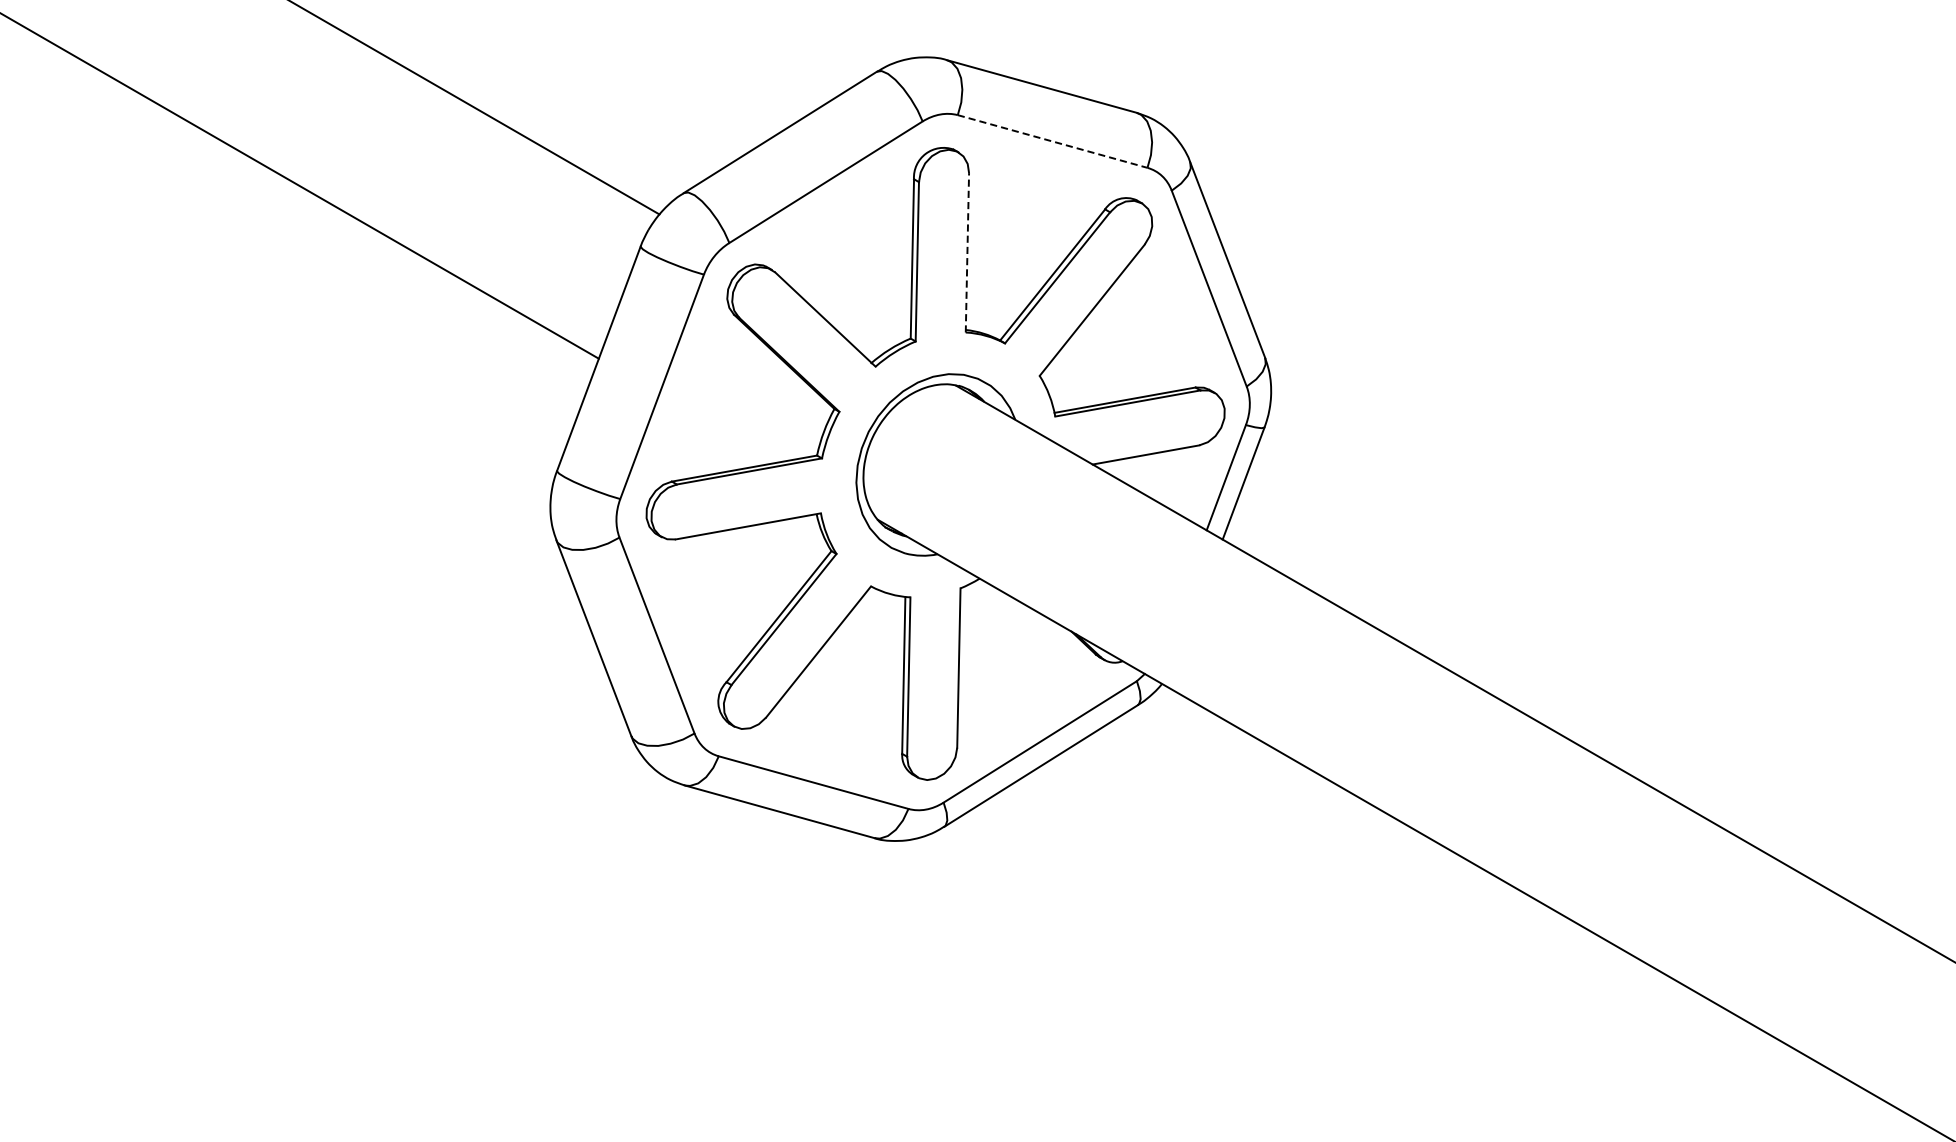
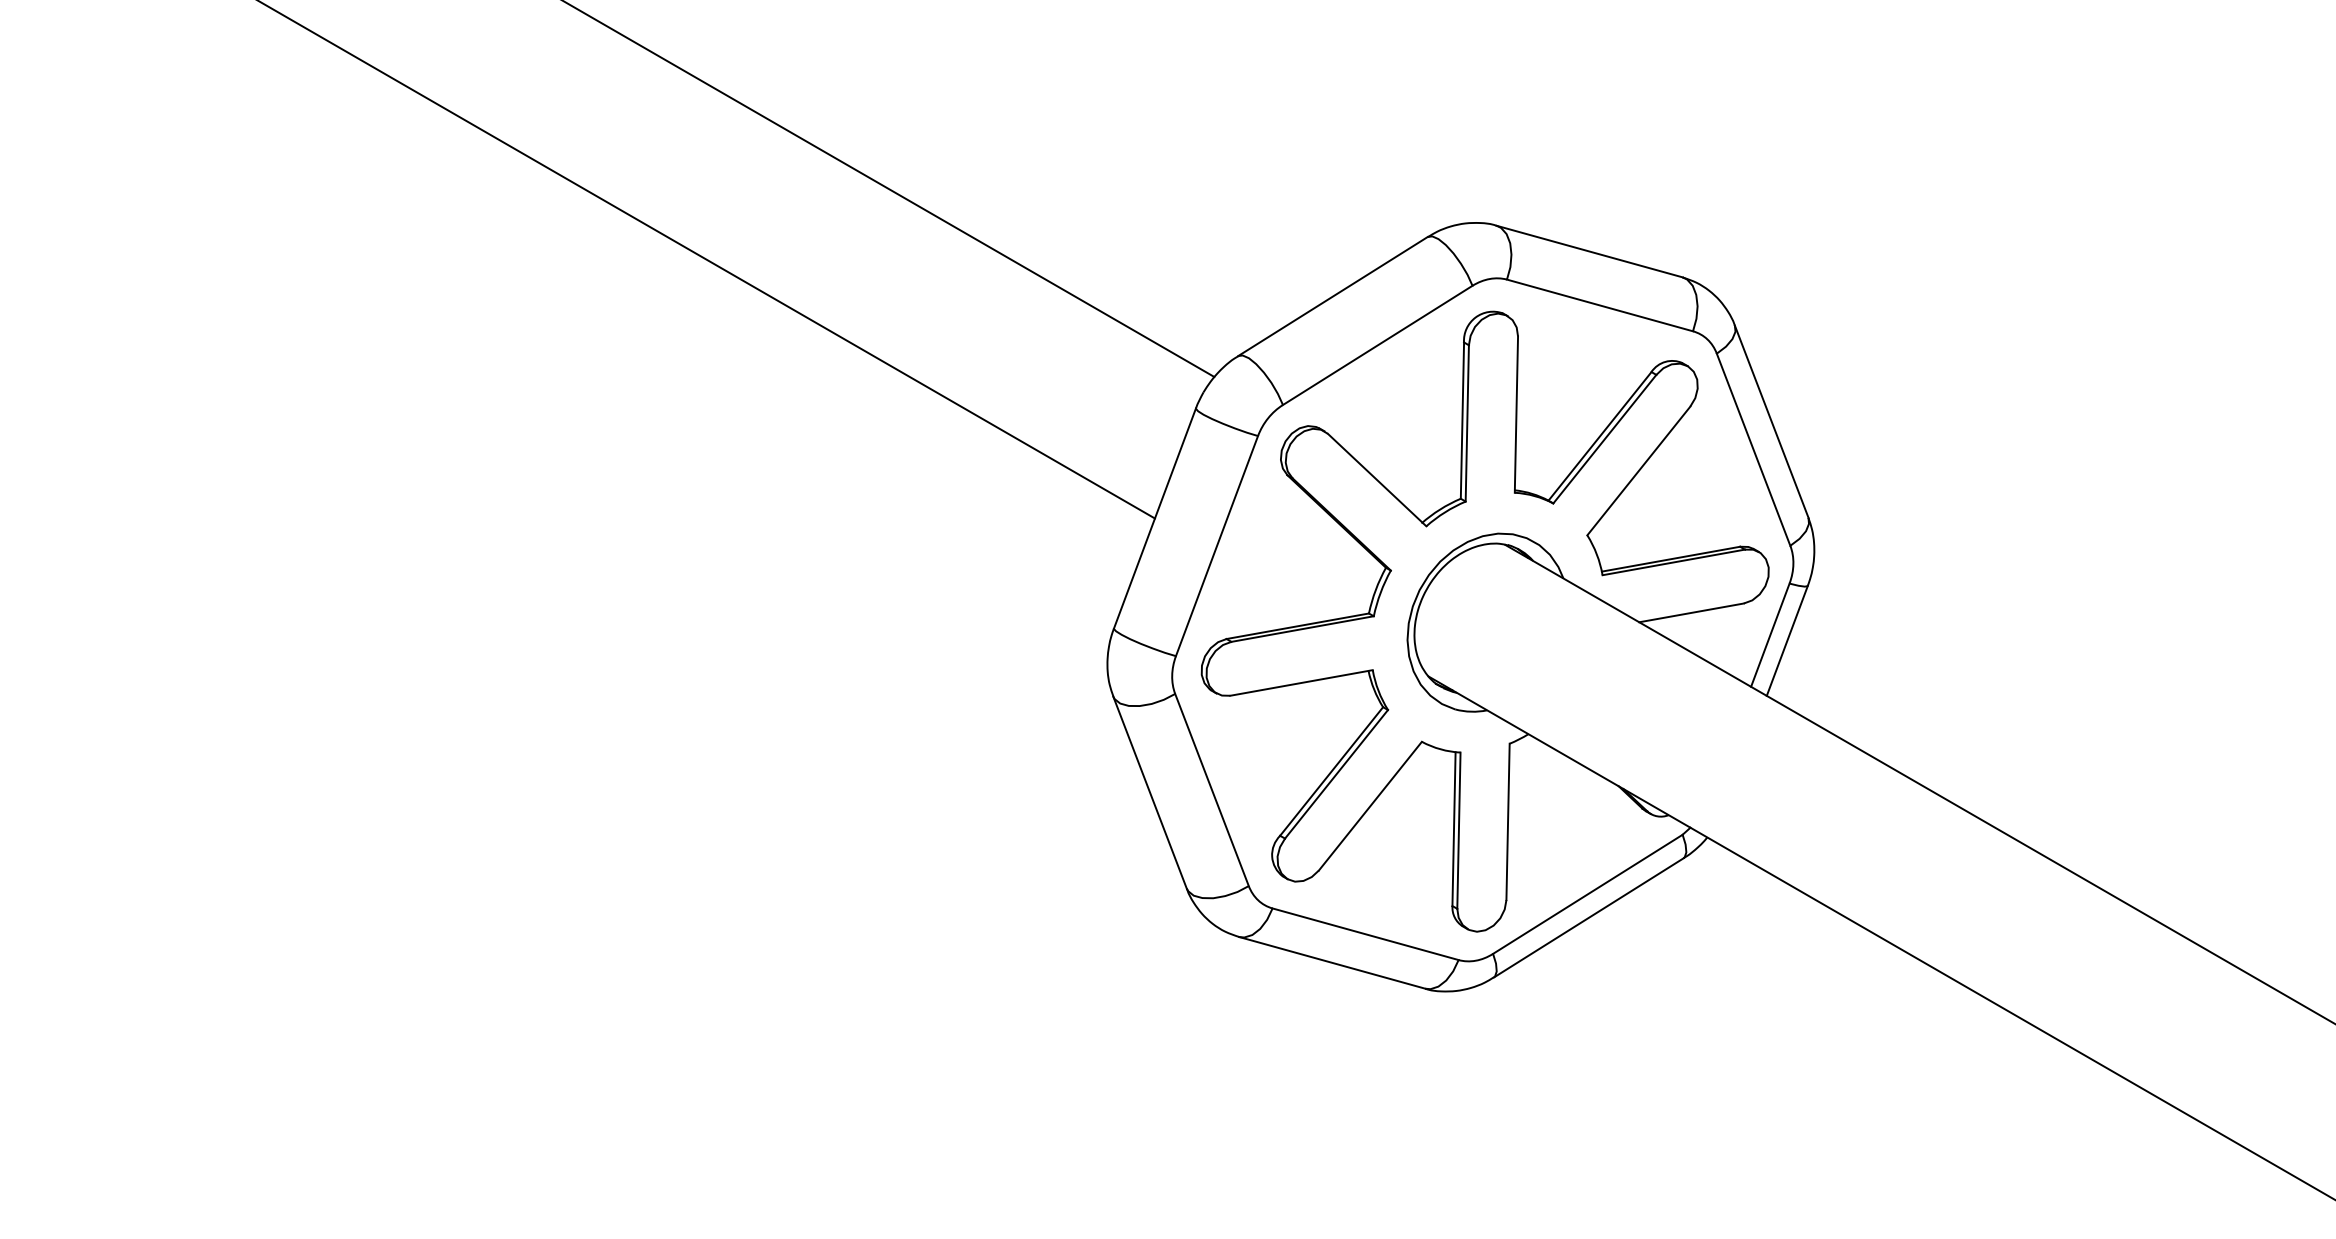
line: (1053, 141) -> (1600, 305), dashed -> solid
line: (967, 252) -> (1516, 414), dashed -> solid

